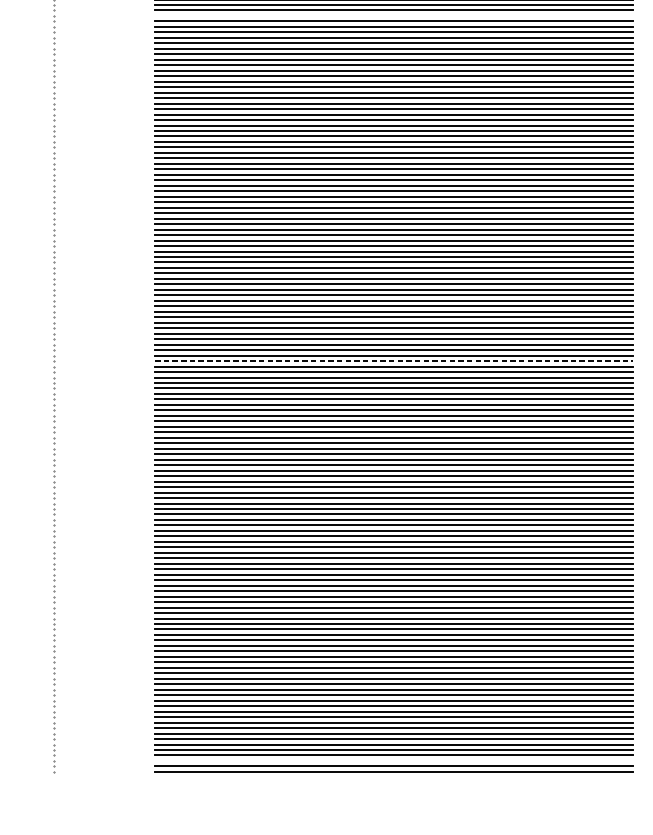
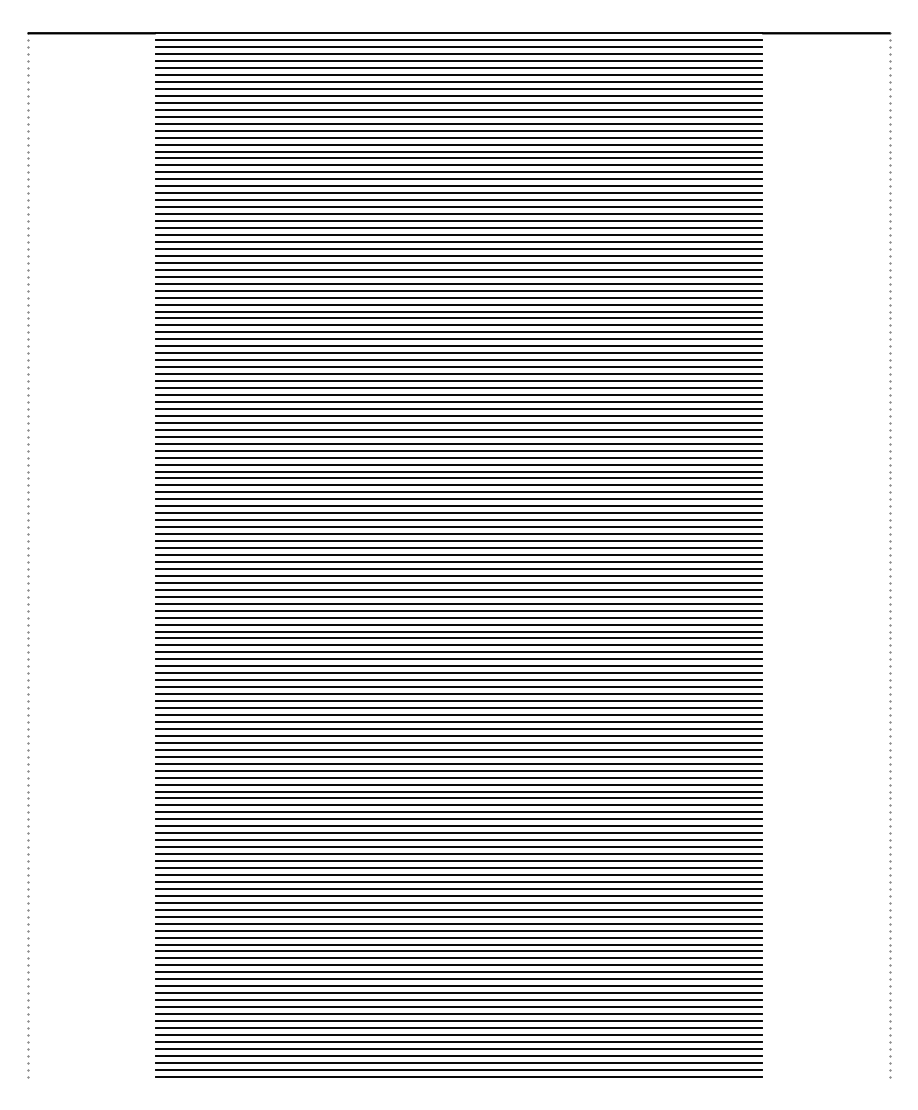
line: (393, 15) -> (458, 116), added
line: (394, 361) -> (459, 555), dashed -> solid
line: (393, 760) -> (458, 1062), added

